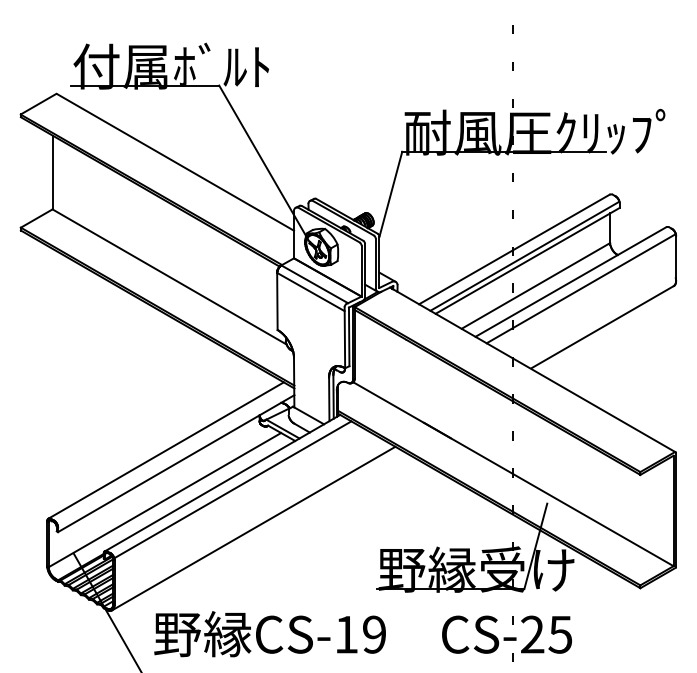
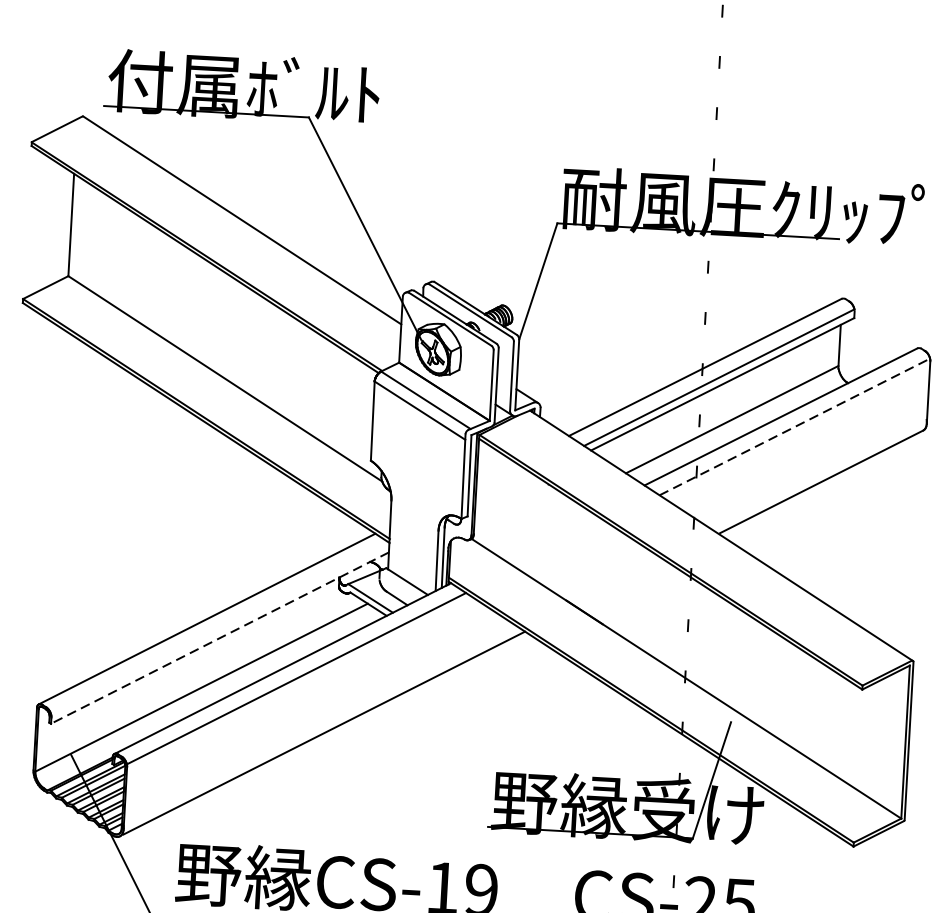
line: (581, 288) -> (795, 426), solid -> dashed
line: (176, 463) -> (220, 637), solid -> dashed

